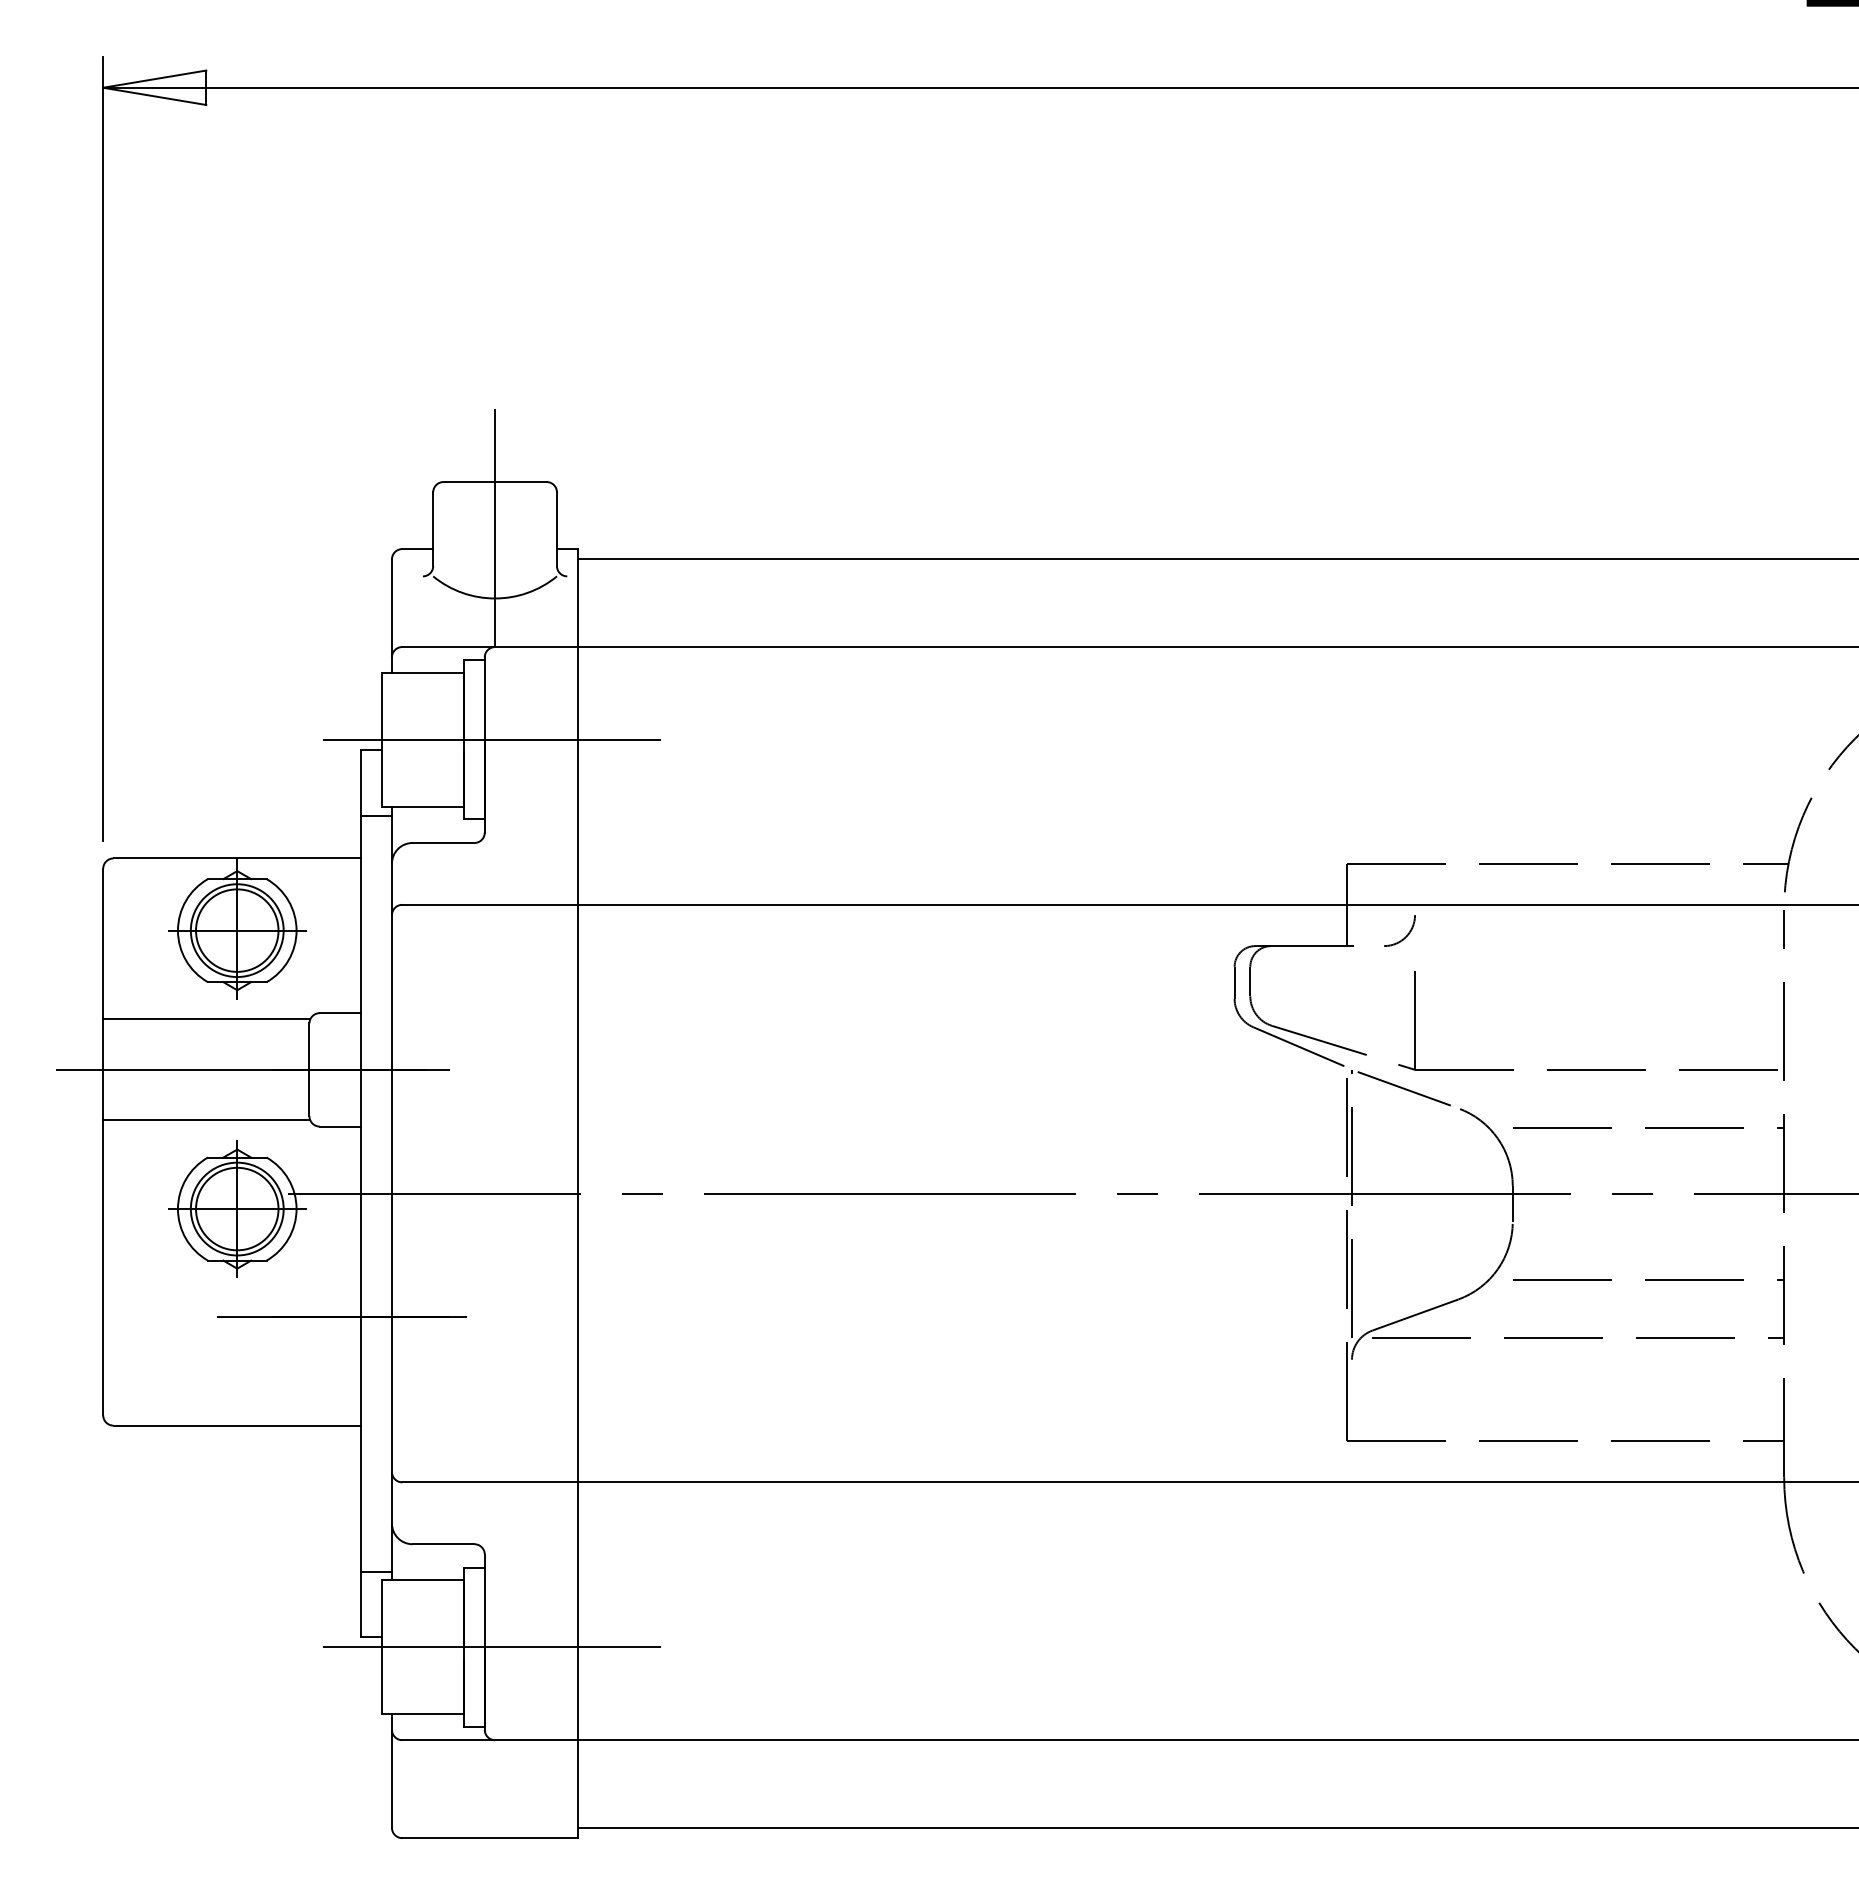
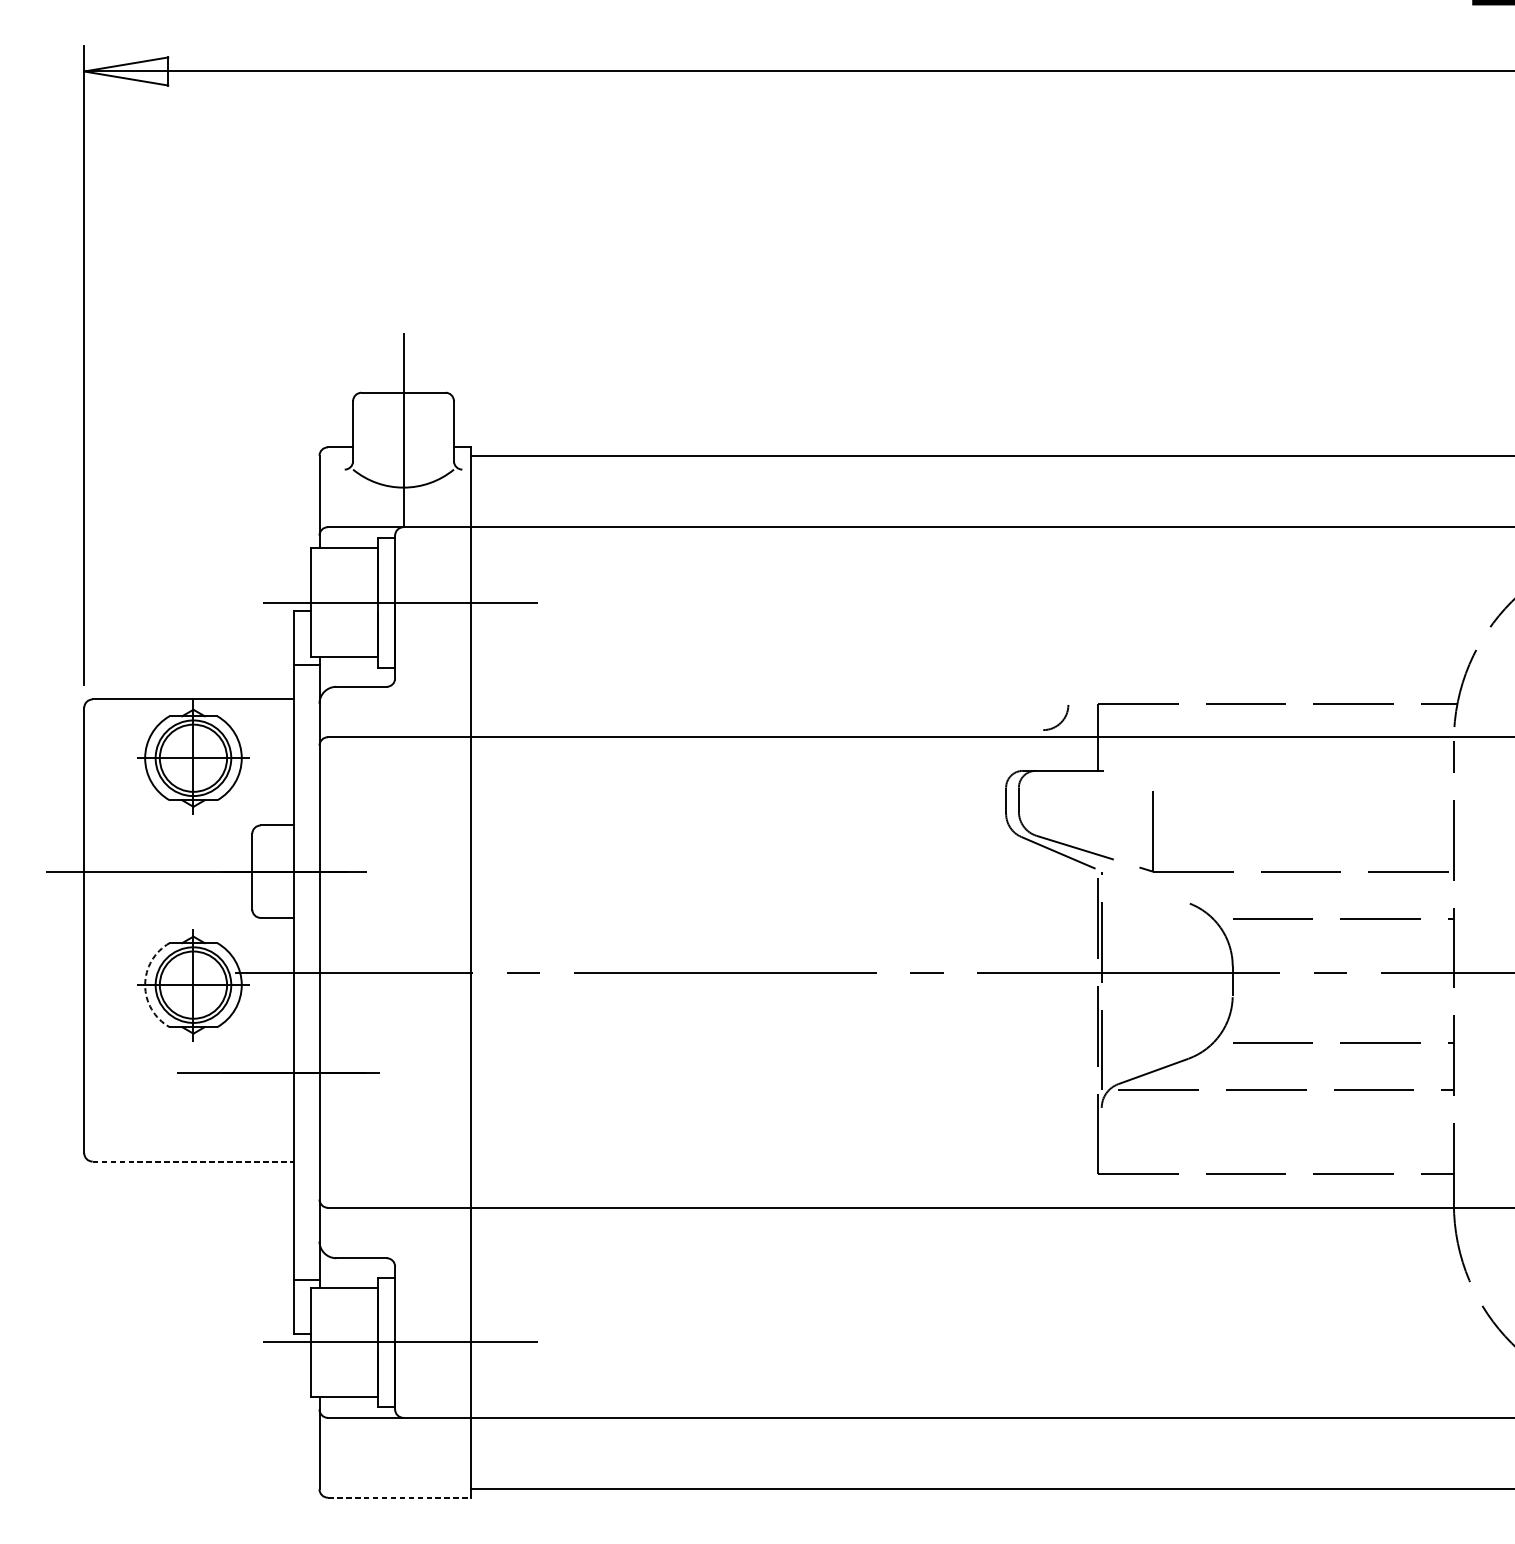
arc: (1405, 936) -> (1060, 722), moved
line: (206, 1019) -> (168, 830), removed
line: (1407, 1089) -> (1146, 887), removed
line: (206, 1120) -> (168, 912), removed
arc: (177, 1209) -> (144, 985), solid -> dashed
line: (237, 1425) -> (193, 1161), solid -> dashed
line: (489, 1838) -> (398, 1497), solid -> dashed

